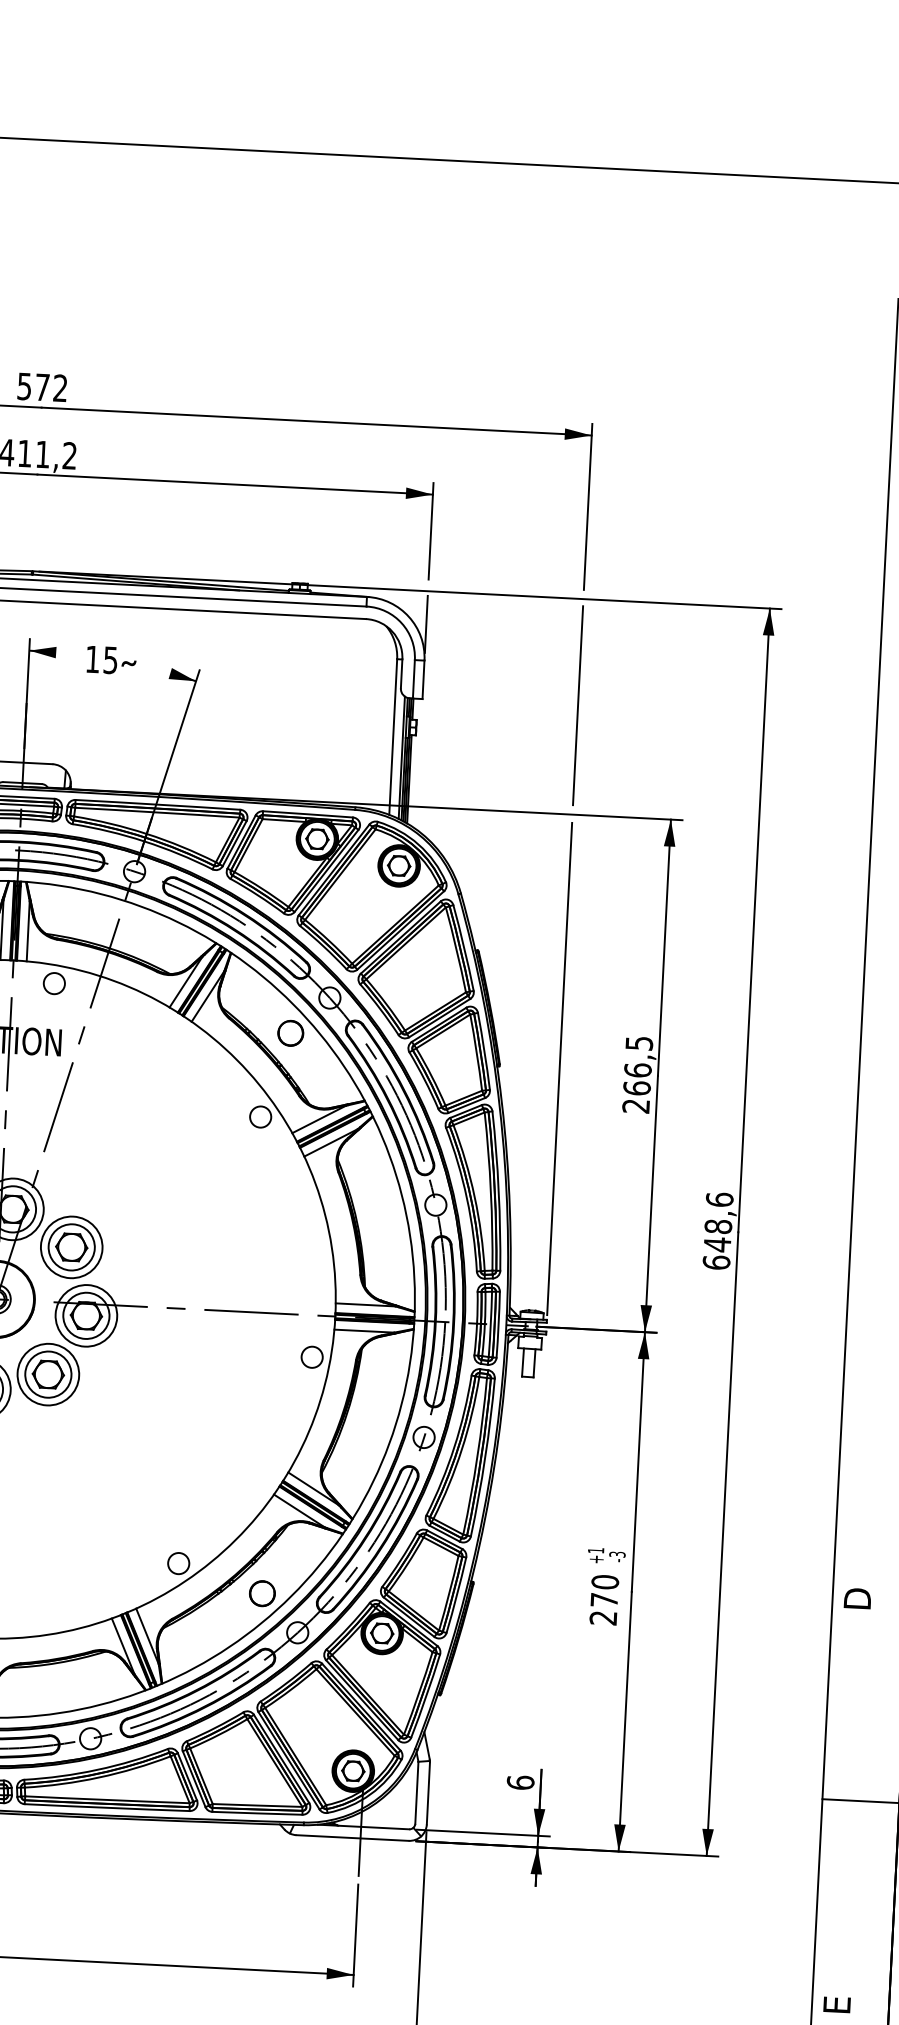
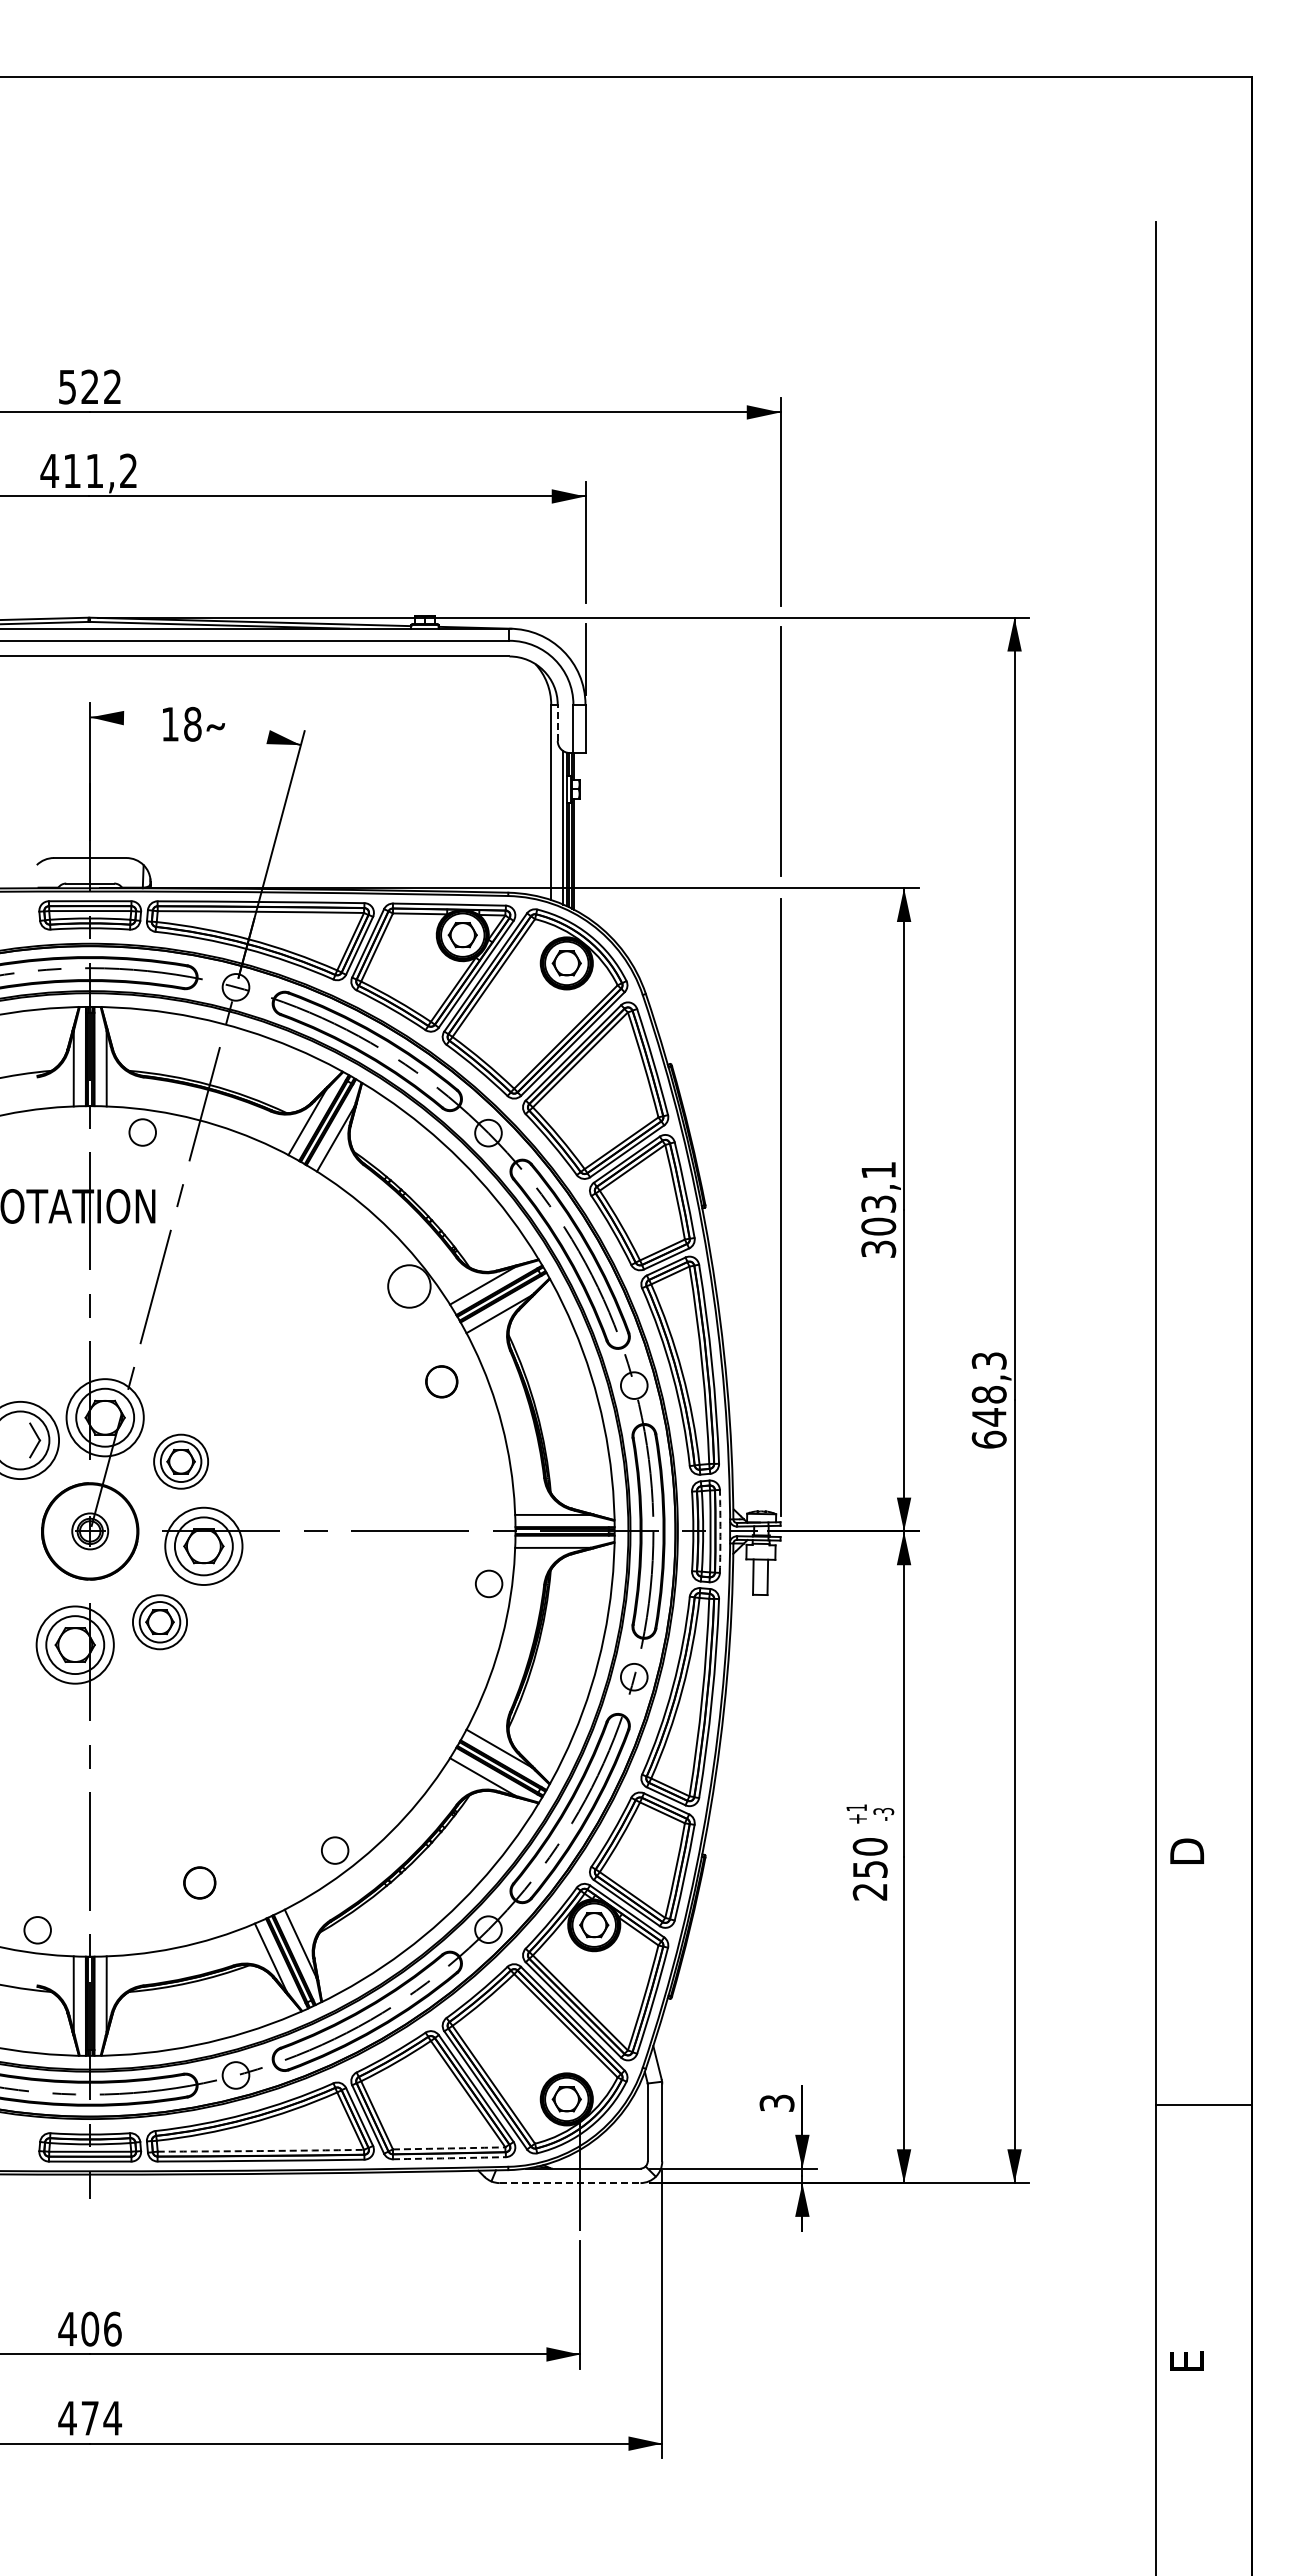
text: (42, 386) -> (89, 386), 572 -> 522
text: (110, 659) -> (192, 723), 15 -> 18
line: (401, 673) -> (557, 722), solid -> dashed
circle: (290, 1033) -> (441, 1381), moved
text: (637, 1074) -> (878, 1209), 266,5 -> 303,1
circle: (260, 1117) -> (409, 1286), size x1.6
text: (719, 1199) -> (988, 1360), 648,6 -> 648,3
part: (71, 1247) -> (180, 1461), size x0.7
arc: (498, 1324) -> (720, 1531), solid -> dashed
part: (48, 1373) -> (159, 1621), size x0.7
circle: (262, 1593) -> (199, 1882), moved
text: (604, 1600) -> (870, 1869), 270 -> 250
text: (520, 1782) -> (776, 2102), 6 -> 3
arc: (107, 1800) -> (260, 2151), solid -> dashed
arc: (257, 1805) -> (449, 2148), solid -> dashed
arc: (257, 1813) -> (449, 2158), solid -> dashed
line: (352, 1838) -> (570, 2183), solid -> dashed

